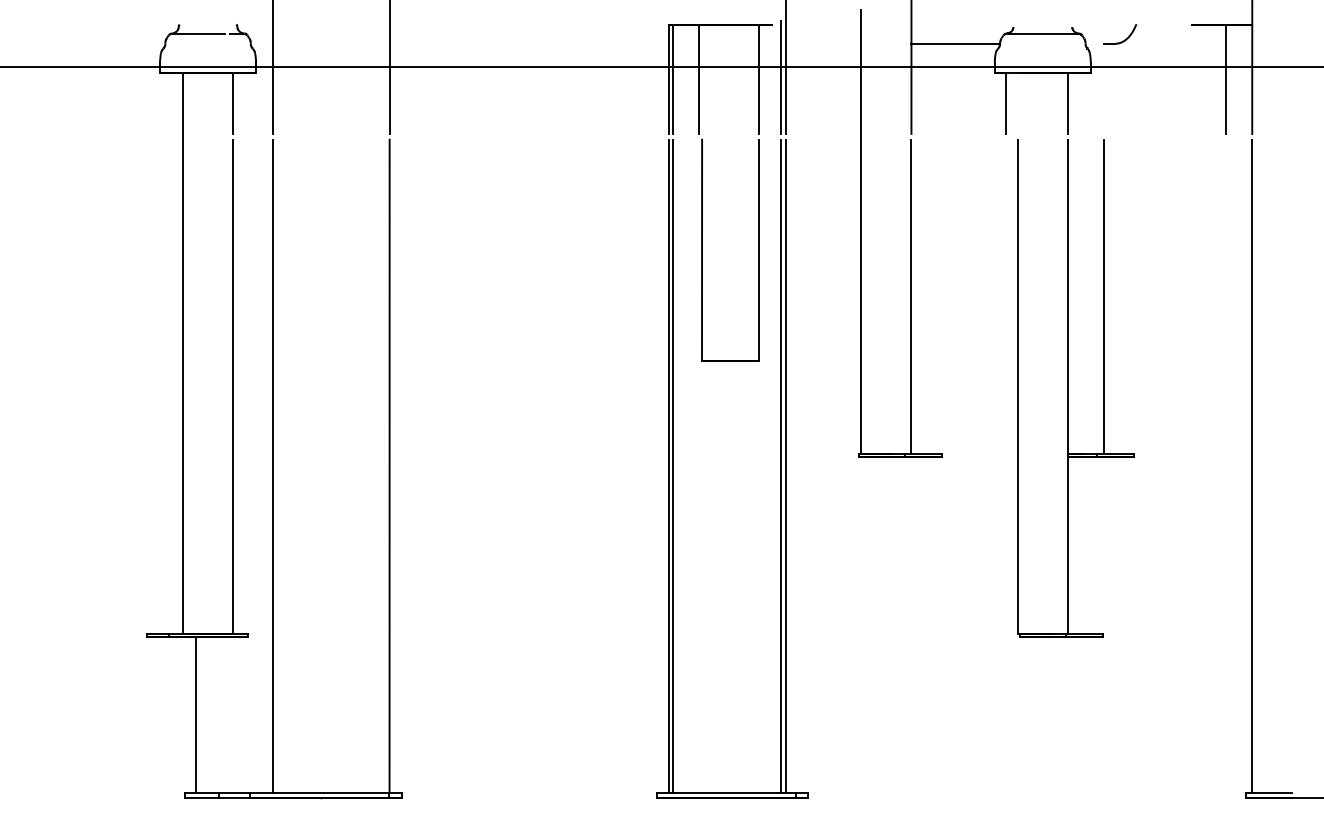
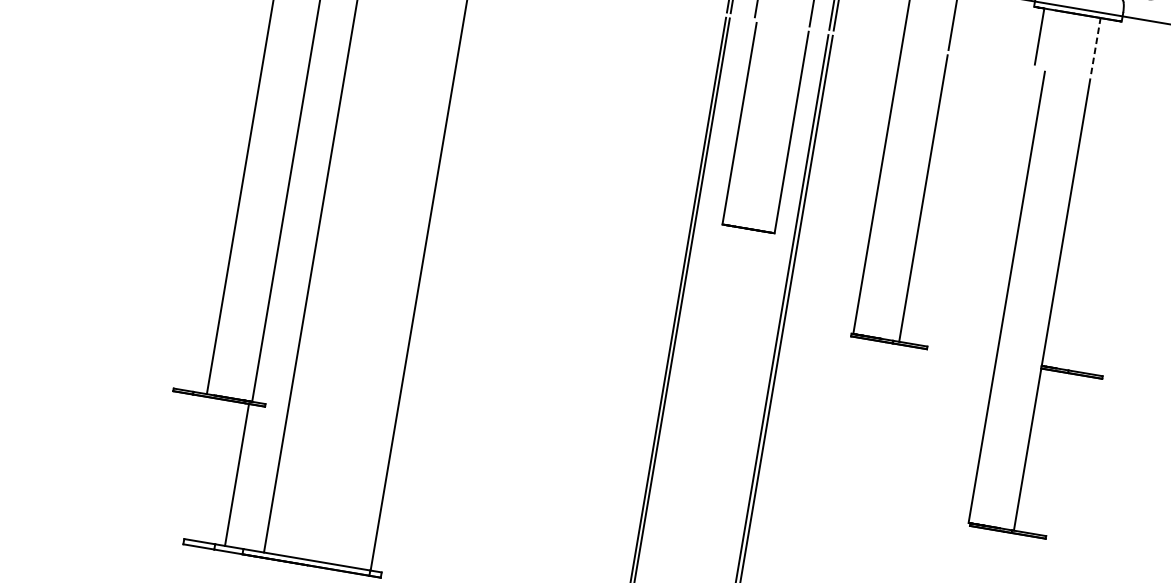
line: (1067, 103) -> (1095, 46), solid -> dashed
line: (1103, 296) -> (1098, 227), removed
line: (195, 714) -> (236, 474), moved

